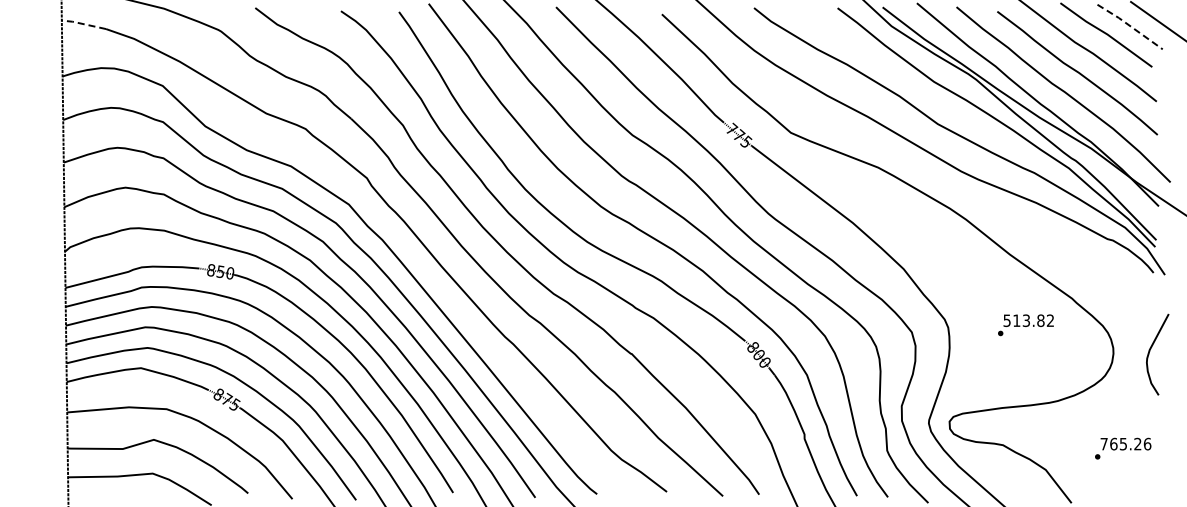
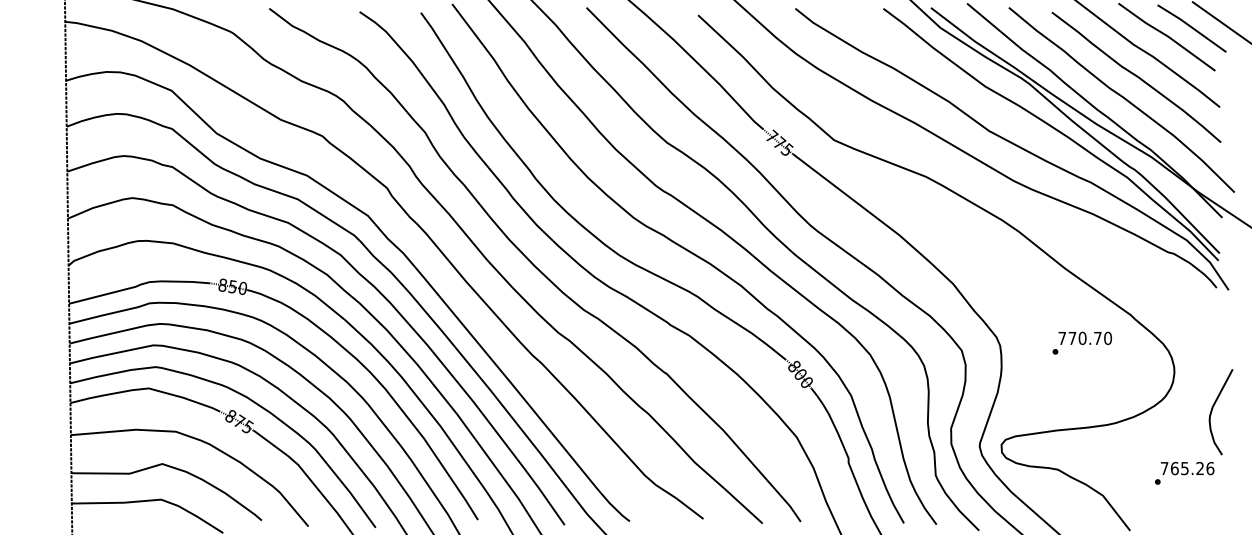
line: (83, 24) -> (88, 25), dashed -> solid
line: (1130, 26) -> (1192, 28), dashed -> solid
text: (1028, 320) -> (1084, 338), 513.82 -> 770.70
curve: (1150, 351) -> (1213, 408), moved

